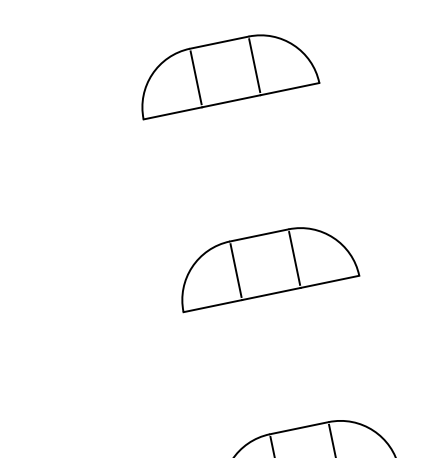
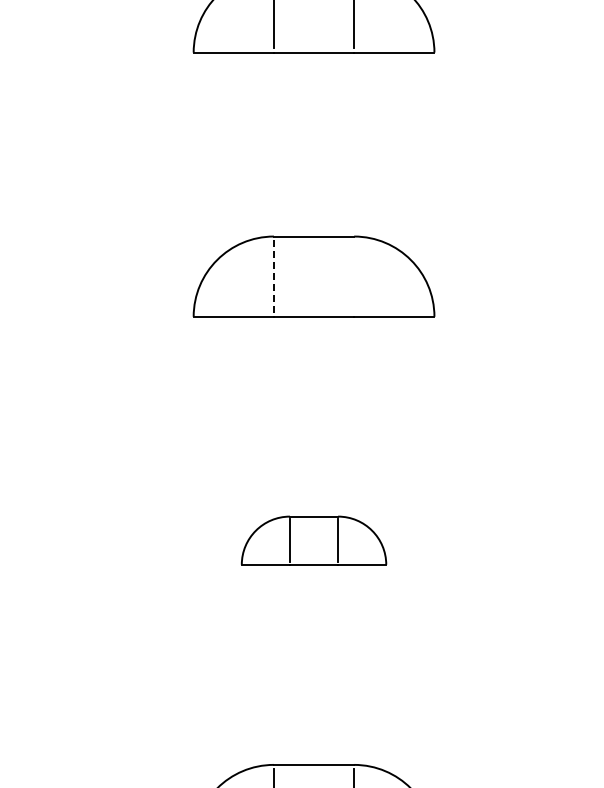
line: (254, 65) -> (354, 276), removed
line: (195, 77) -> (273, 275), solid -> dashed
part: (264, 264) -> (313, 540), size x0.6

